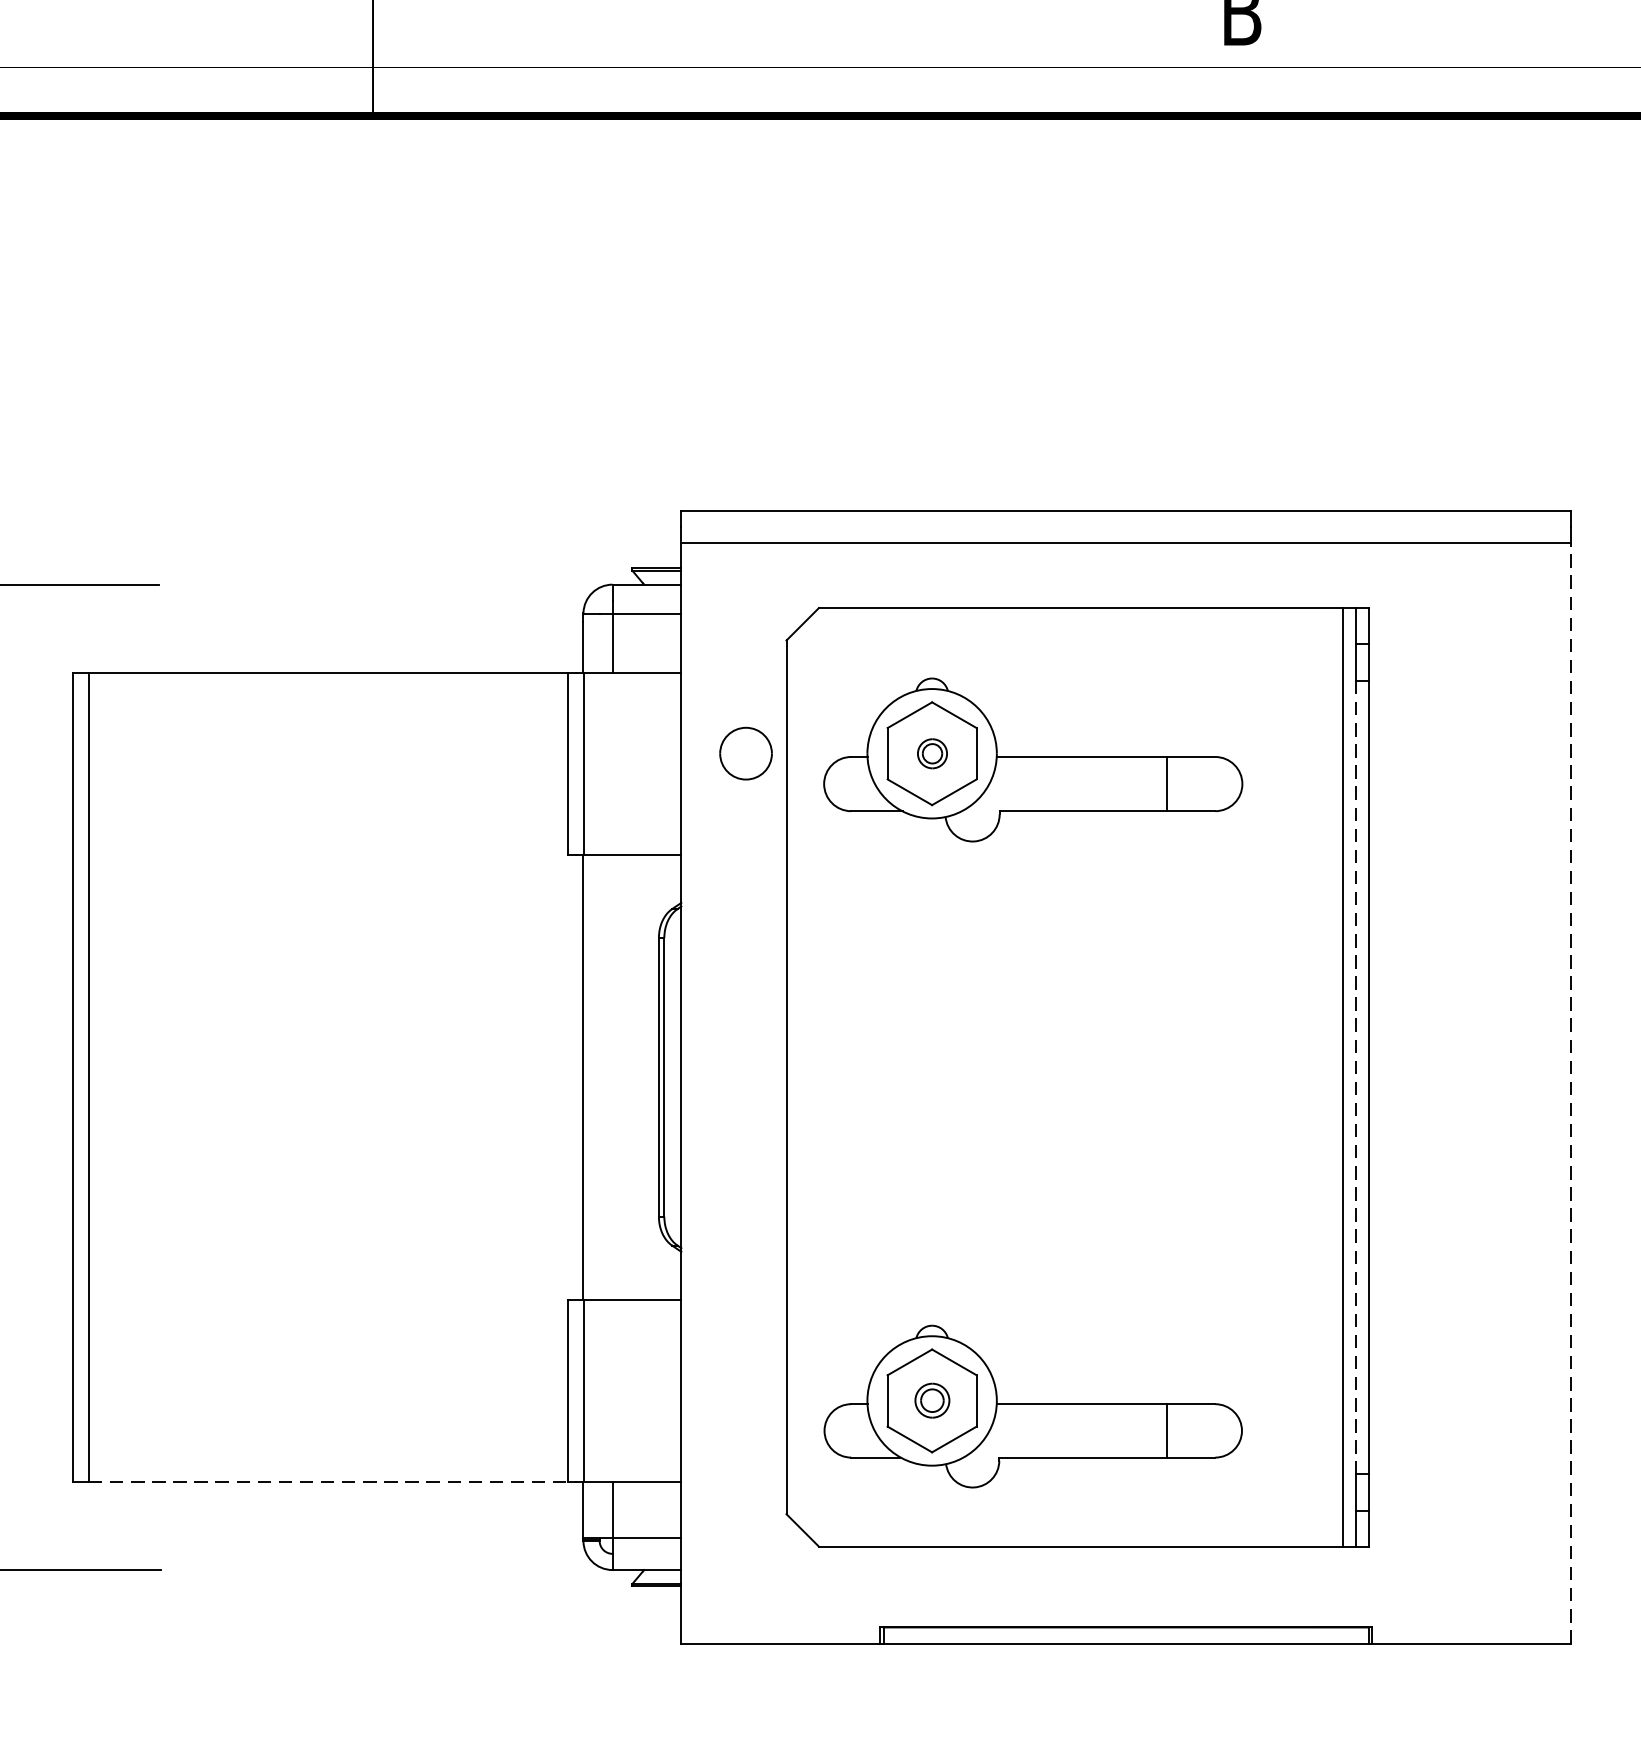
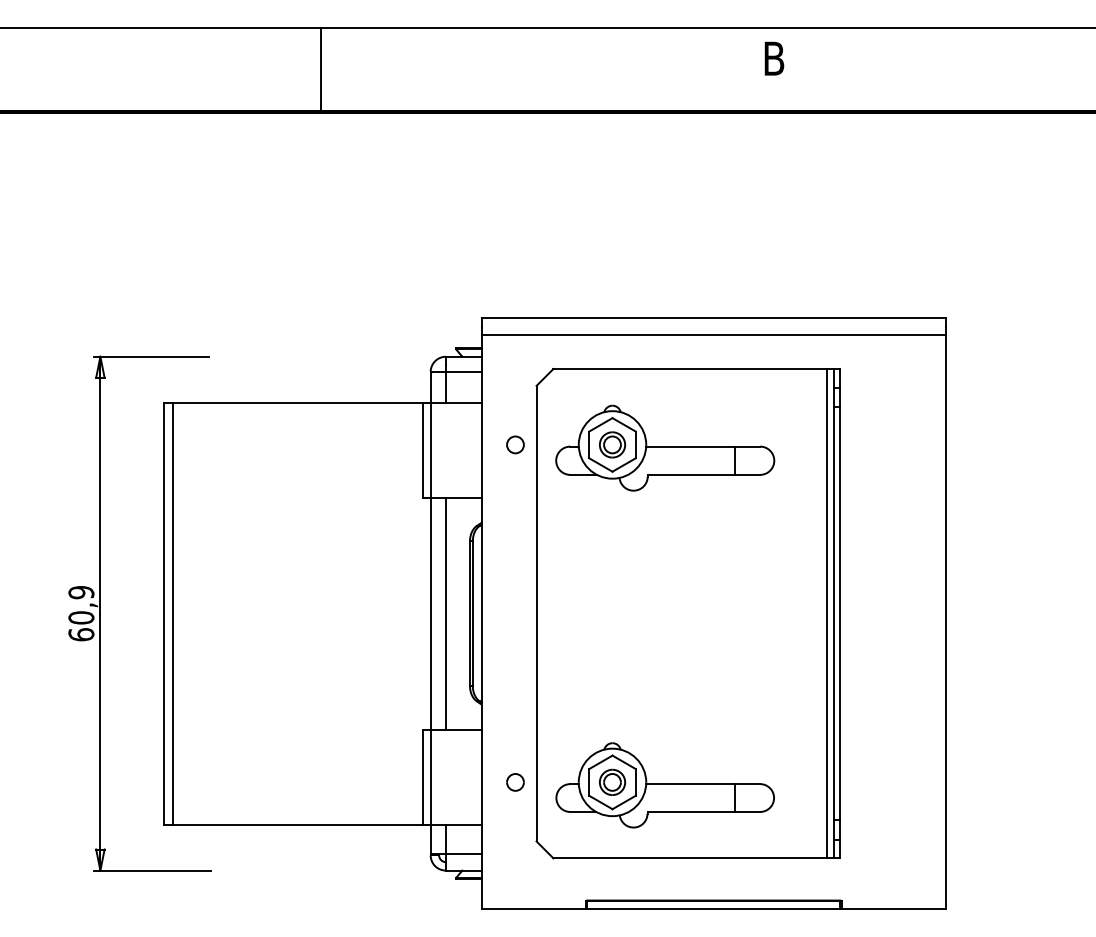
part: (746, 752) -> (515, 444), size x0.62
part: (932, 752) -> (612, 444), size x1.67
line: (611, 1077) -> (445, 613), added
line: (1355, 1077) -> (833, 613), dashed -> solid
line: (1570, 1094) -> (945, 622), dashed -> solid
part: (932, 1399) -> (612, 781), size x1.43
part: (746, 1401) -> (515, 782), added
line: (328, 1481) -> (297, 824), dashed -> solid

